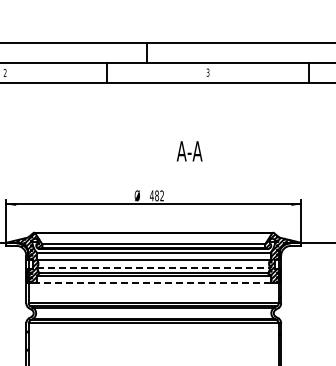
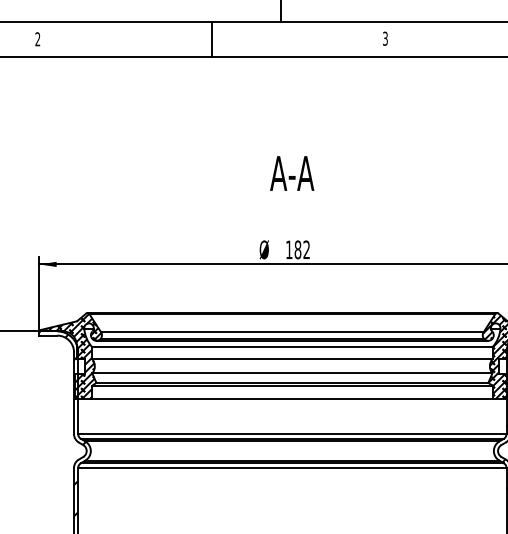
text: (189, 151) -> (291, 173), moved
text: (151, 195) -> (288, 249), 482 -> 182
line: (153, 267) -> (291, 372), dashed -> solid
line: (153, 283) -> (291, 400), dashed -> solid

